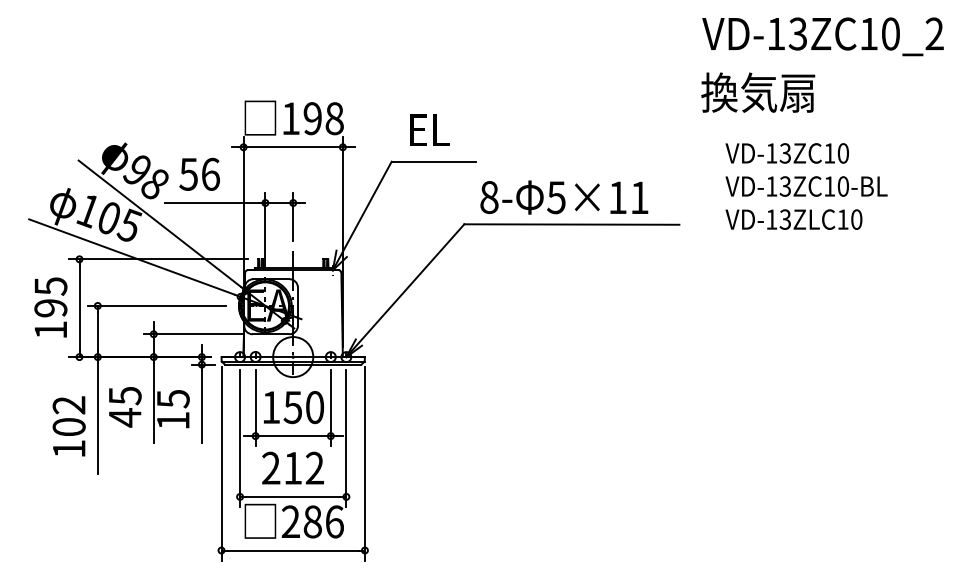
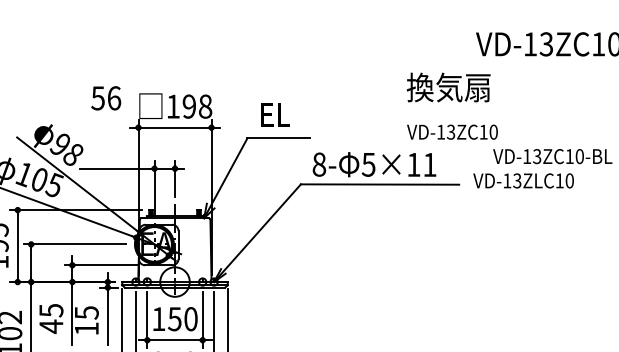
text: (758, 92) -> (448, 87), moved
text: (786, 153) -> (451, 132), moved
text: (199, 173) -> (106, 97), moved
text: (793, 219) -> (523, 180), moved

